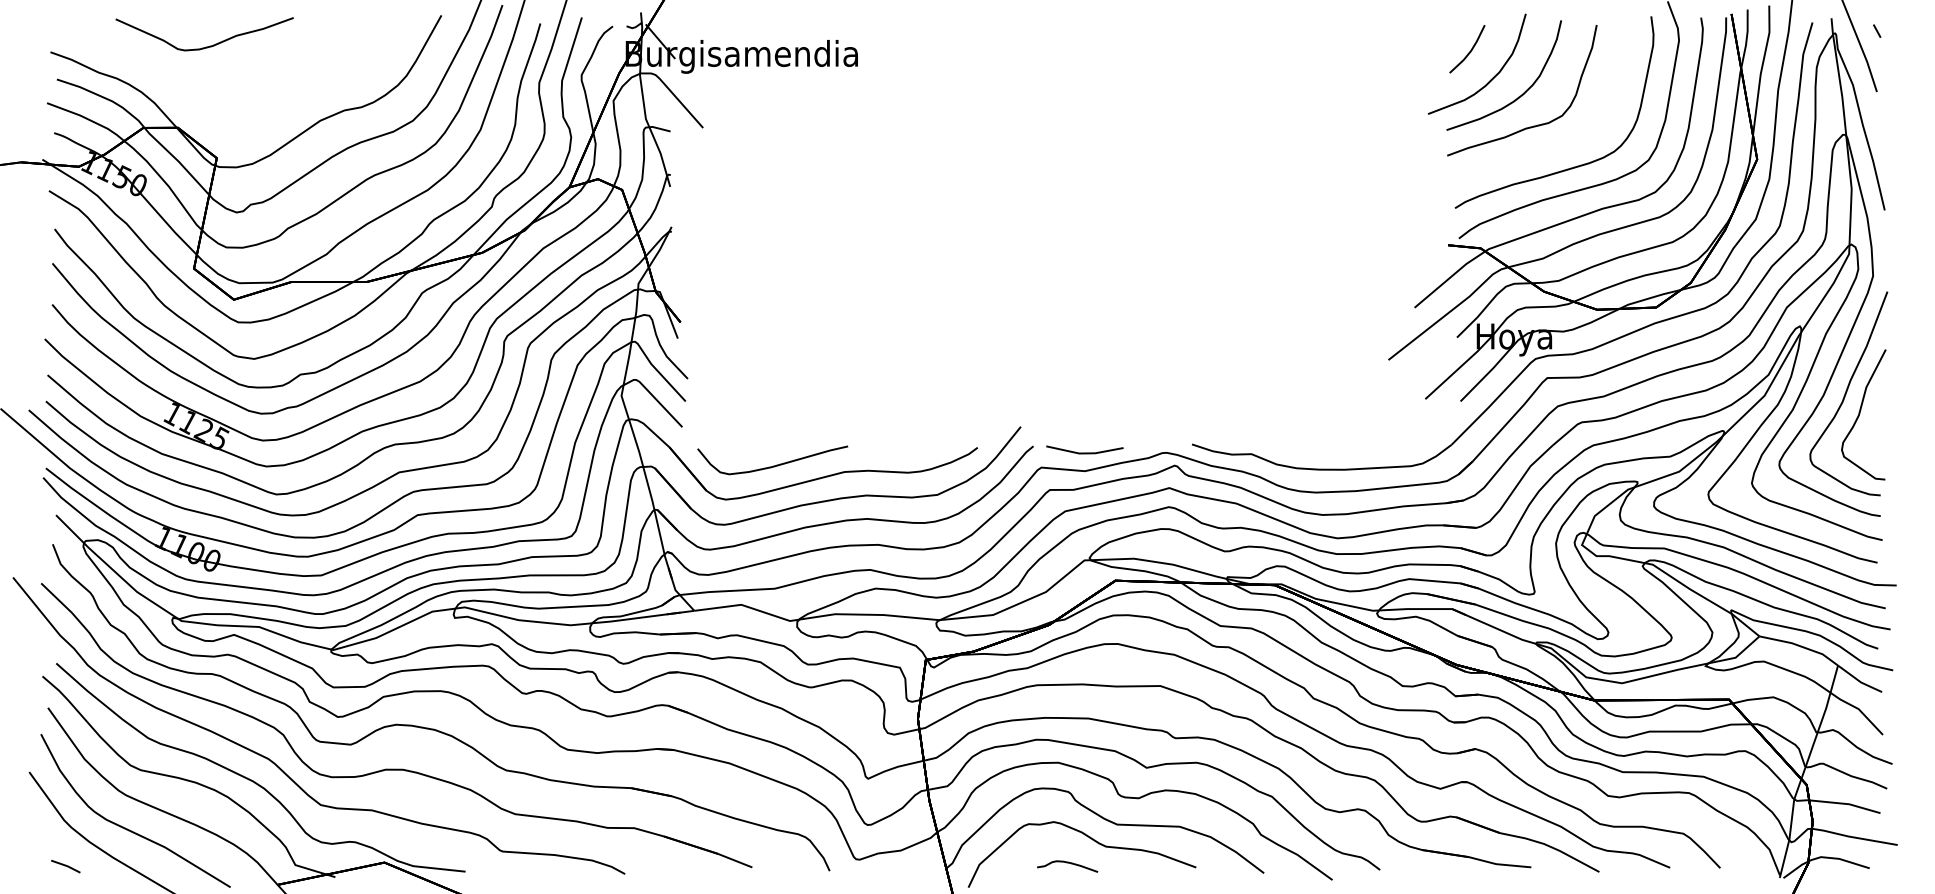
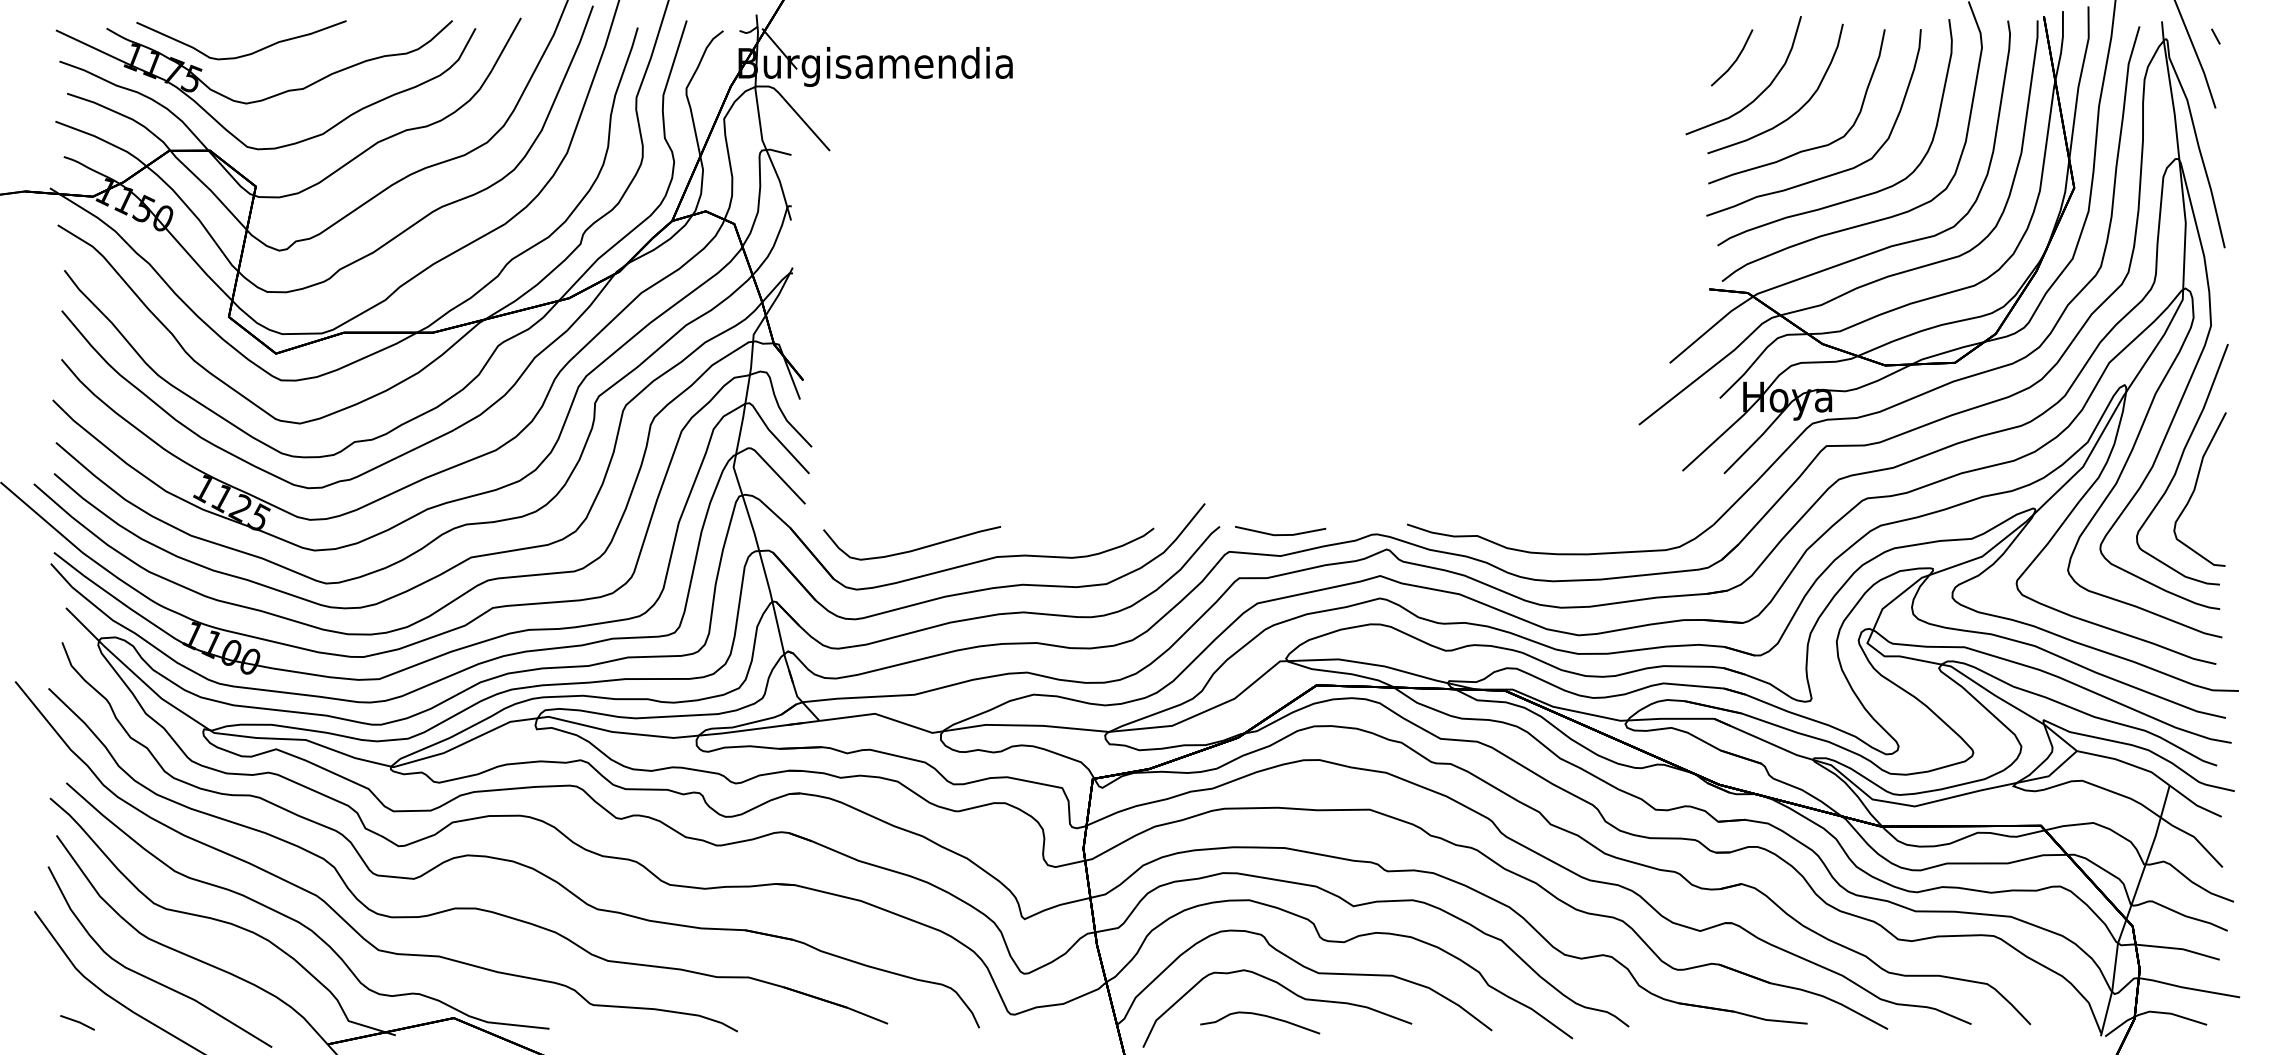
part: (229, 81) -> (270, 96), added
part: (1547, 148) -> (1826, 175), added
part: (1067, 866) -> (1260, 1022), size x1.67

